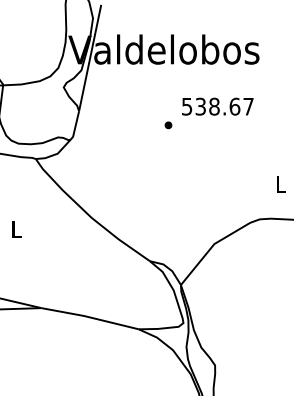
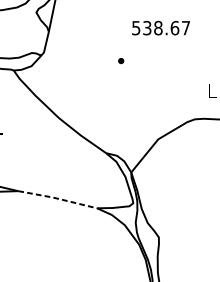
part: (168, 125) -> (121, 61), moved
line: (89, 317) -> (57, 198), solid -> dashed

